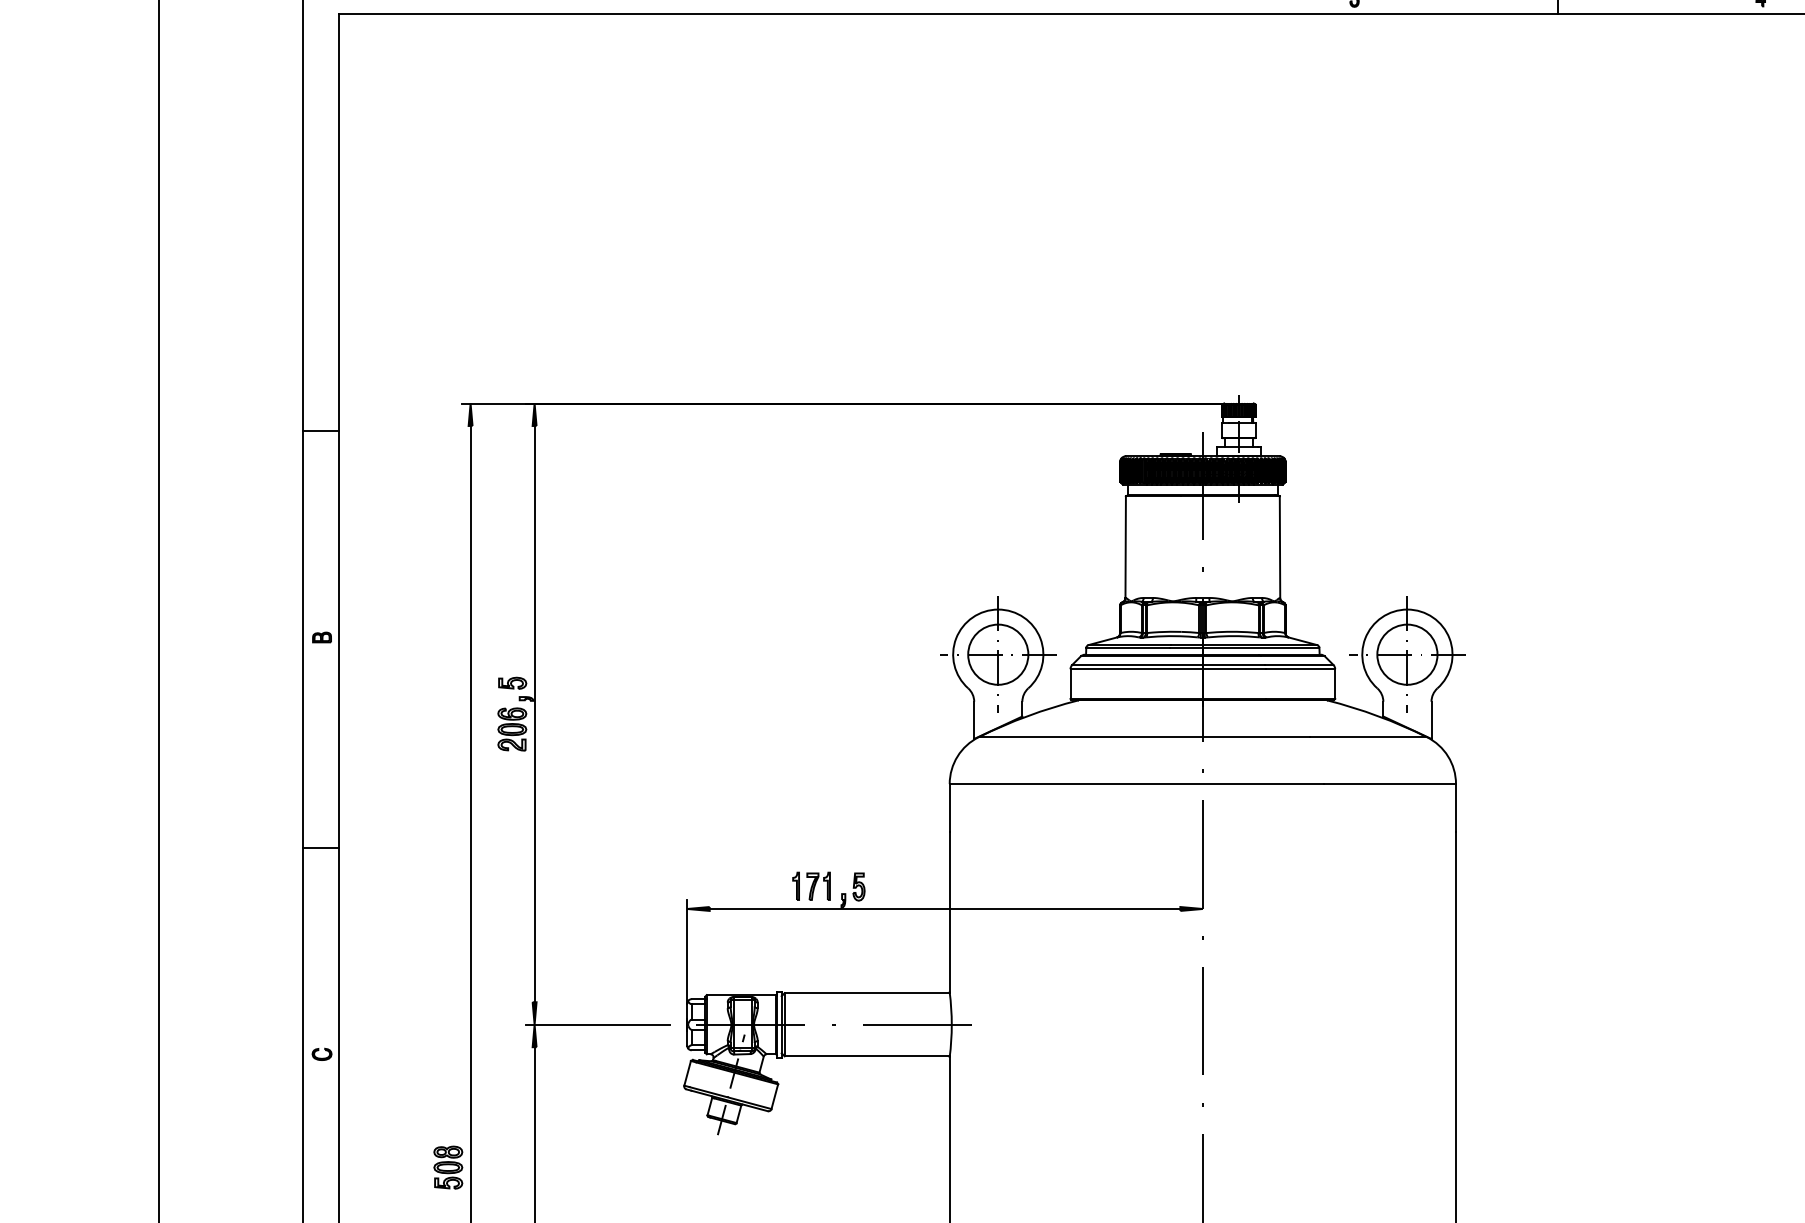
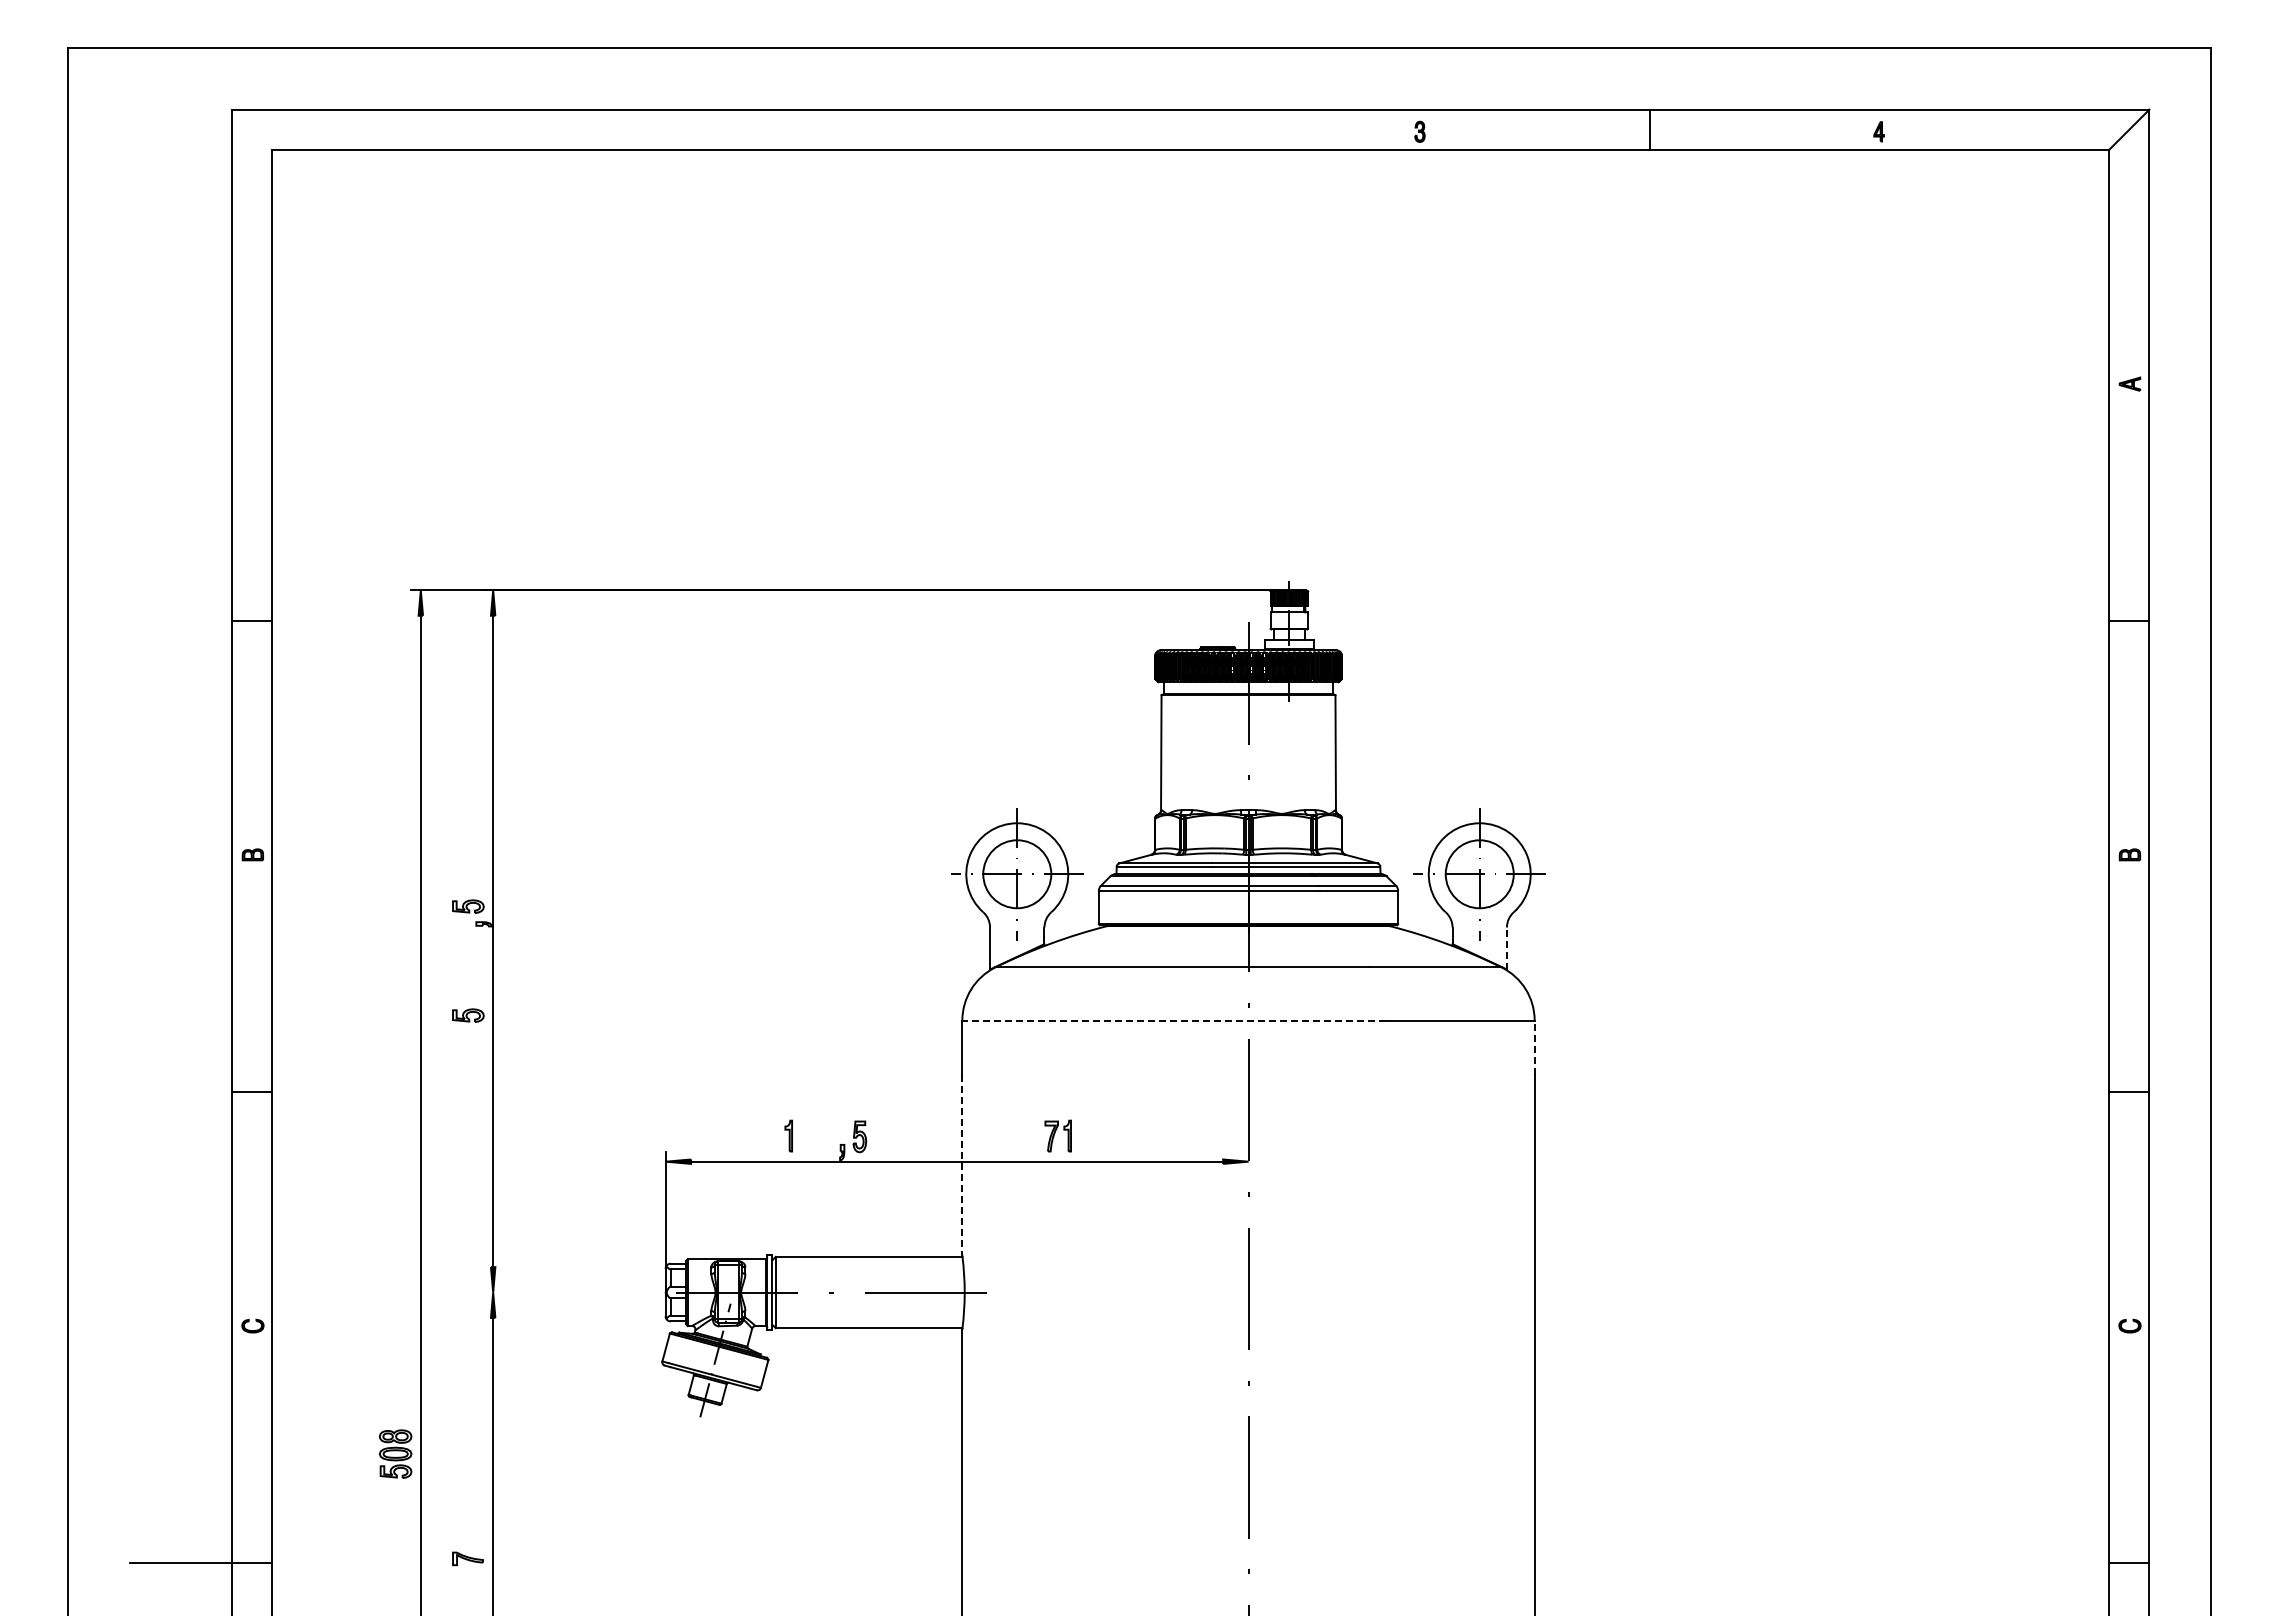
line: (1431, 720) -> (1506, 948), solid -> dashed
part: (511, 729) -> (467, 958), removed
part: (512, 779) -> (468, 1015), added
line: (1137, 784) -> (1174, 1020), solid -> dashed
line: (1455, 807) -> (1534, 1047), solid -> dashed
part: (818, 885) -> (1057, 1135), moved
line: (949, 912) -> (962, 1165), solid -> dashed
line: (597, 1024) -> (564, 1292), removed

